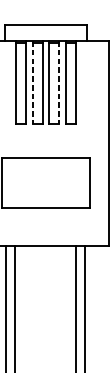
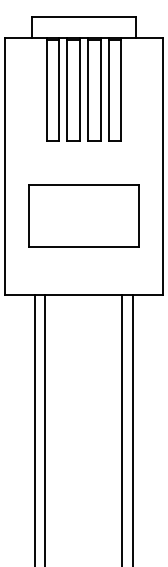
line: (32, 82) -> (67, 89), dashed -> solid
line: (59, 82) -> (100, 89), dashed -> solid

